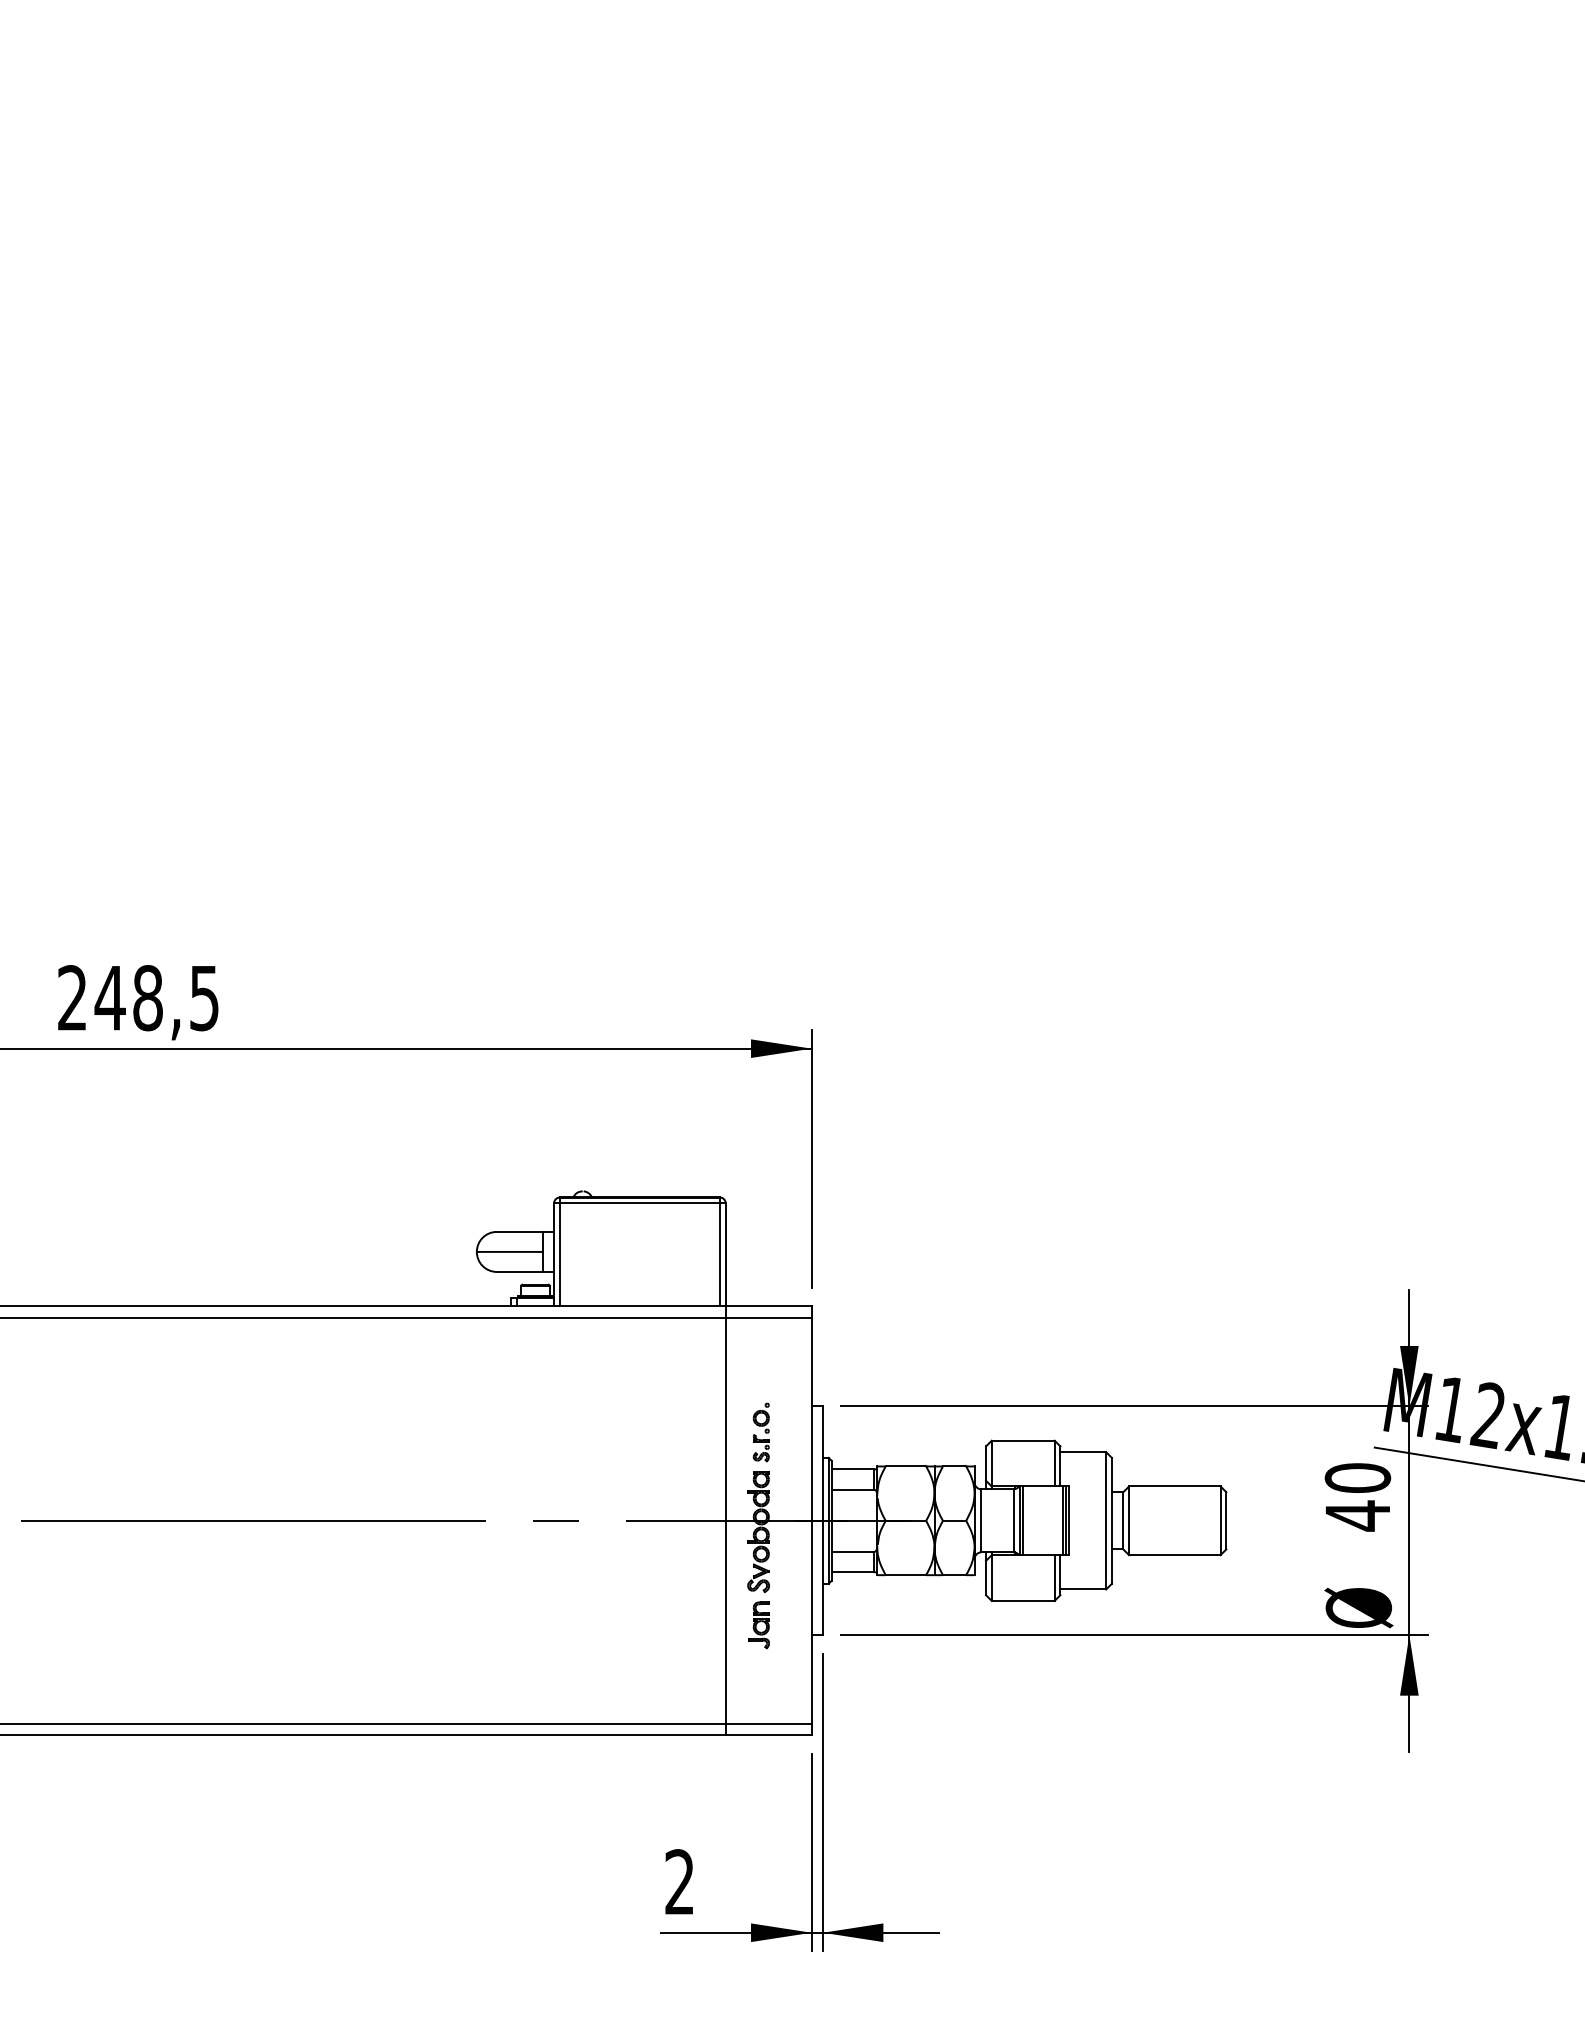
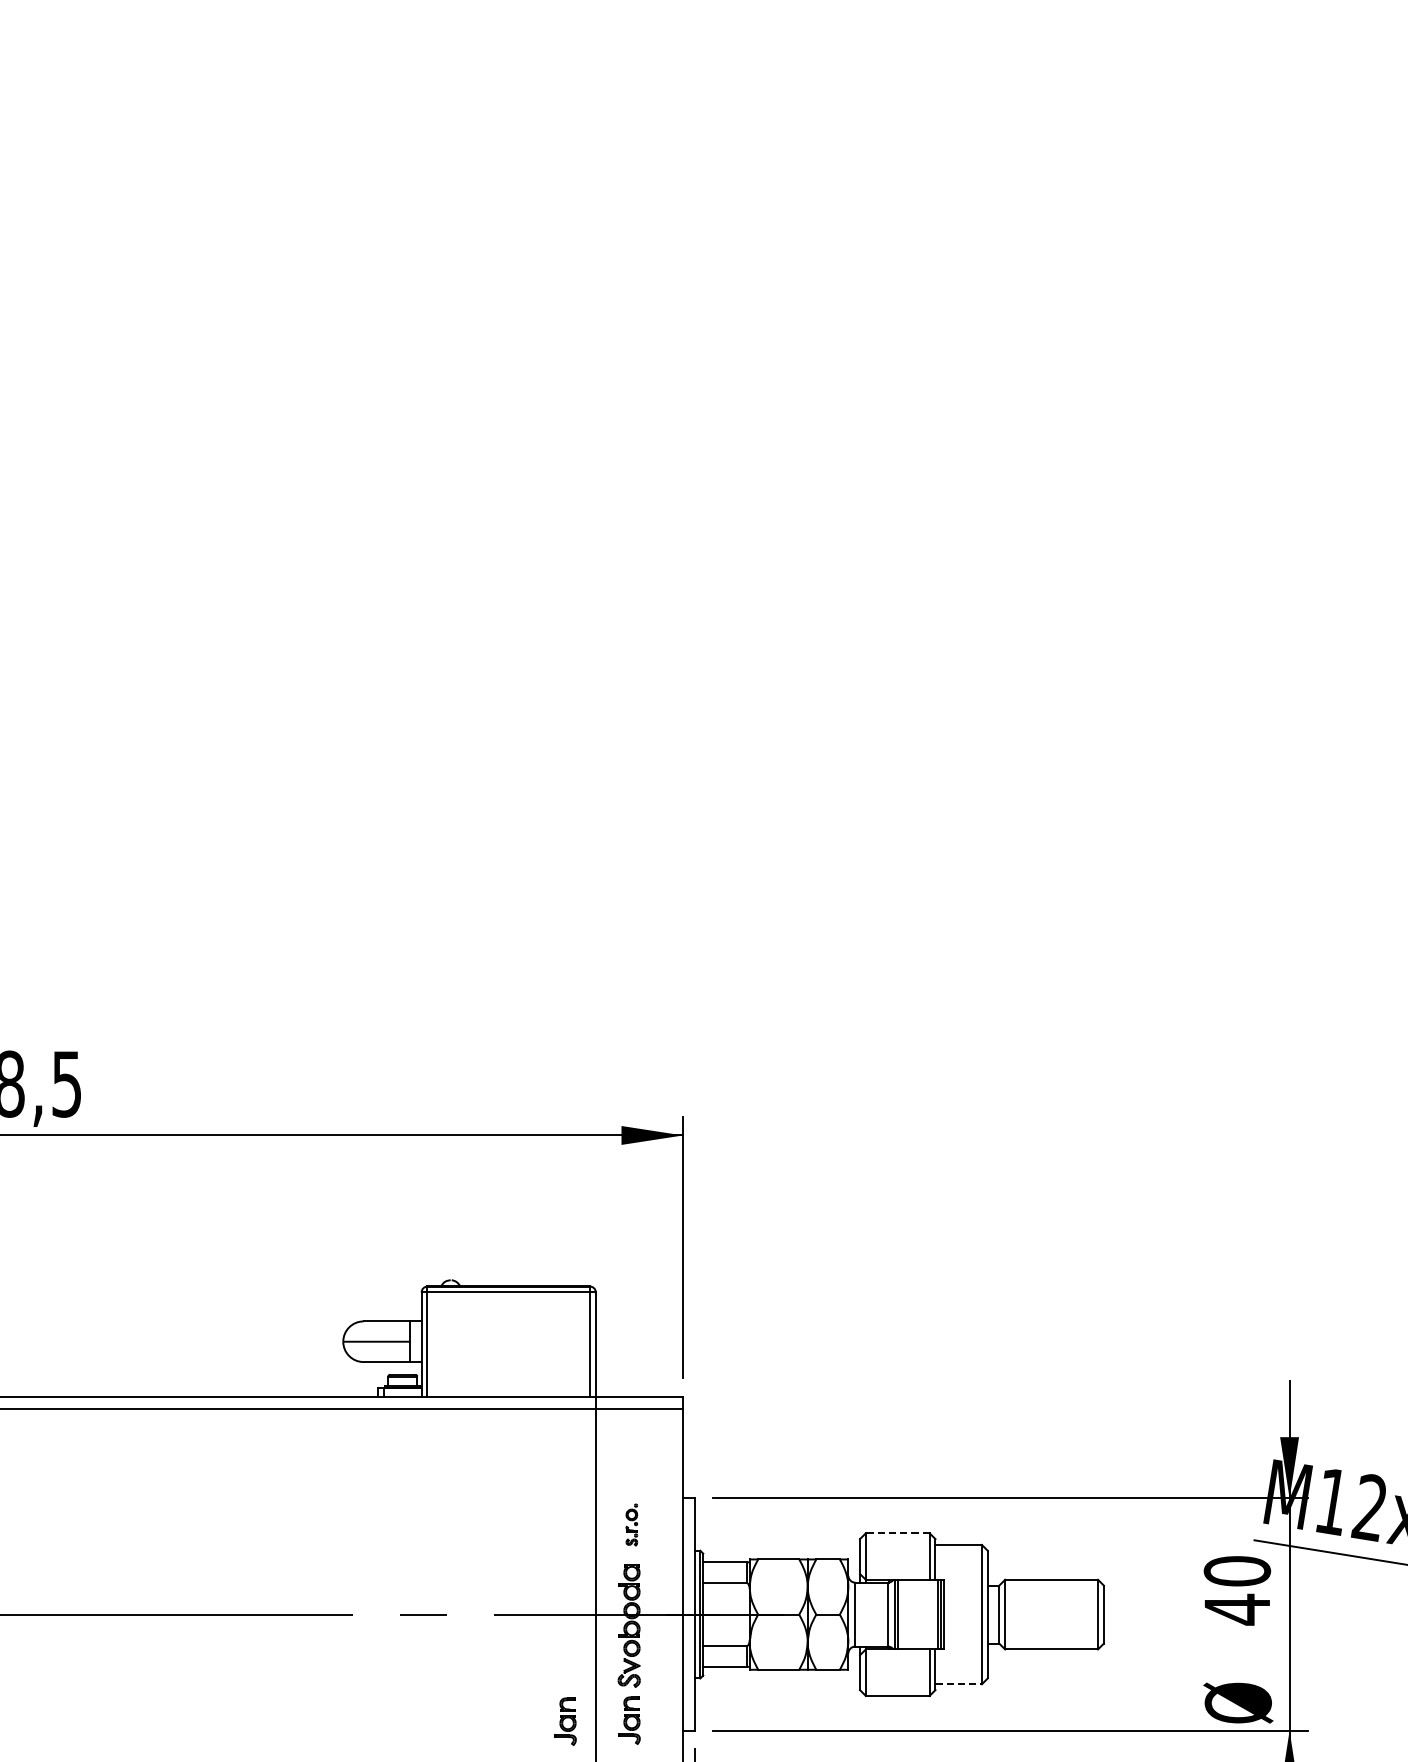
part: (760, 1432) -> (631, 1524), size x0.7
line: (1022, 1440) -> (897, 1533), solid -> dashed
line: (1083, 1589) -> (958, 1684), solid -> dashed
part: (695, 1626) -> (565, 1721), added

